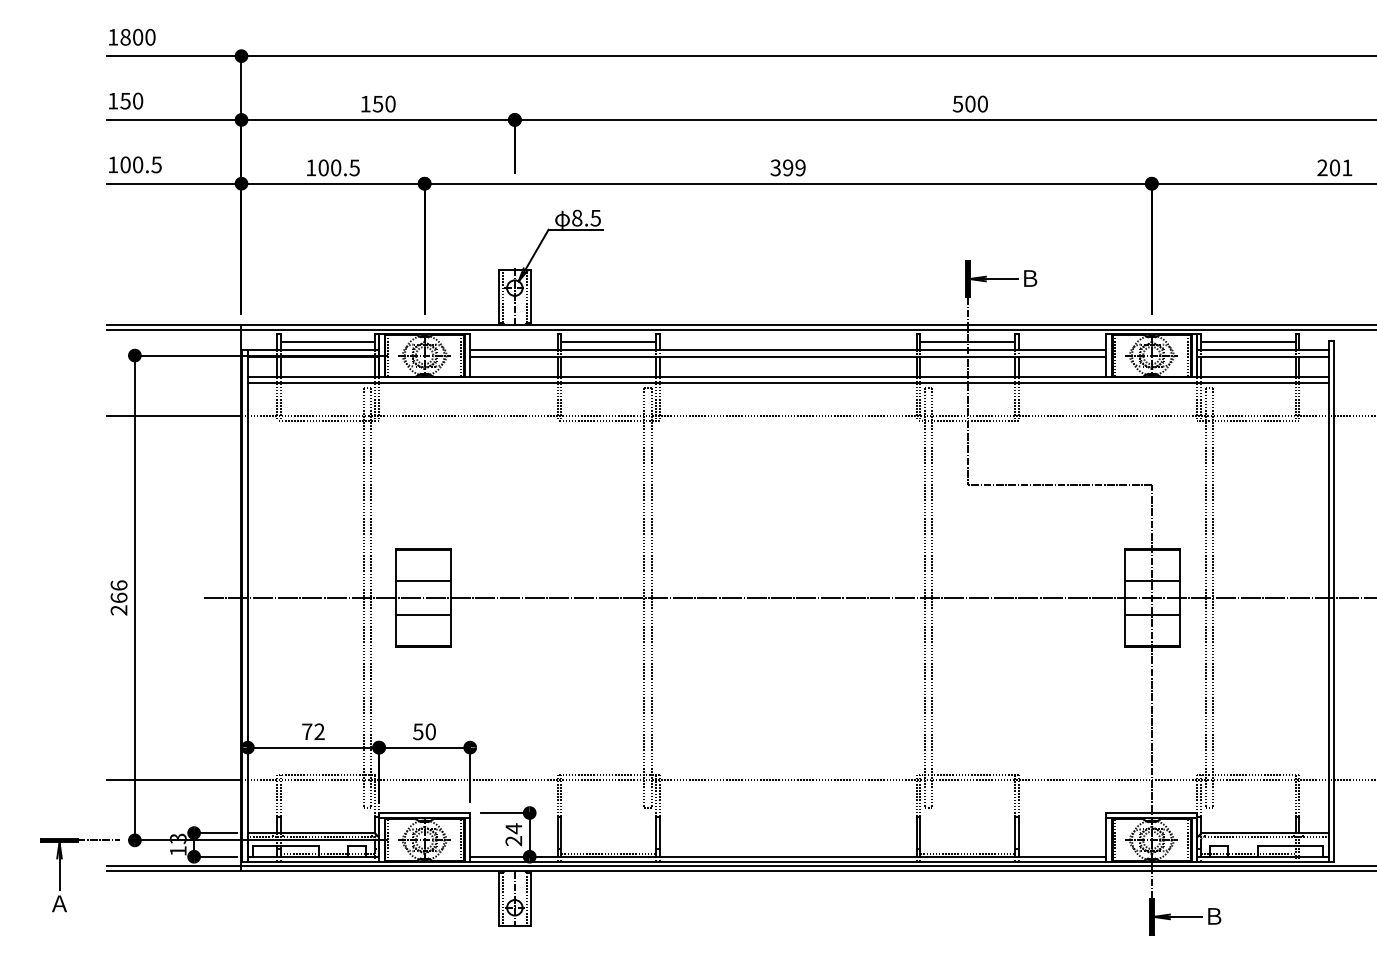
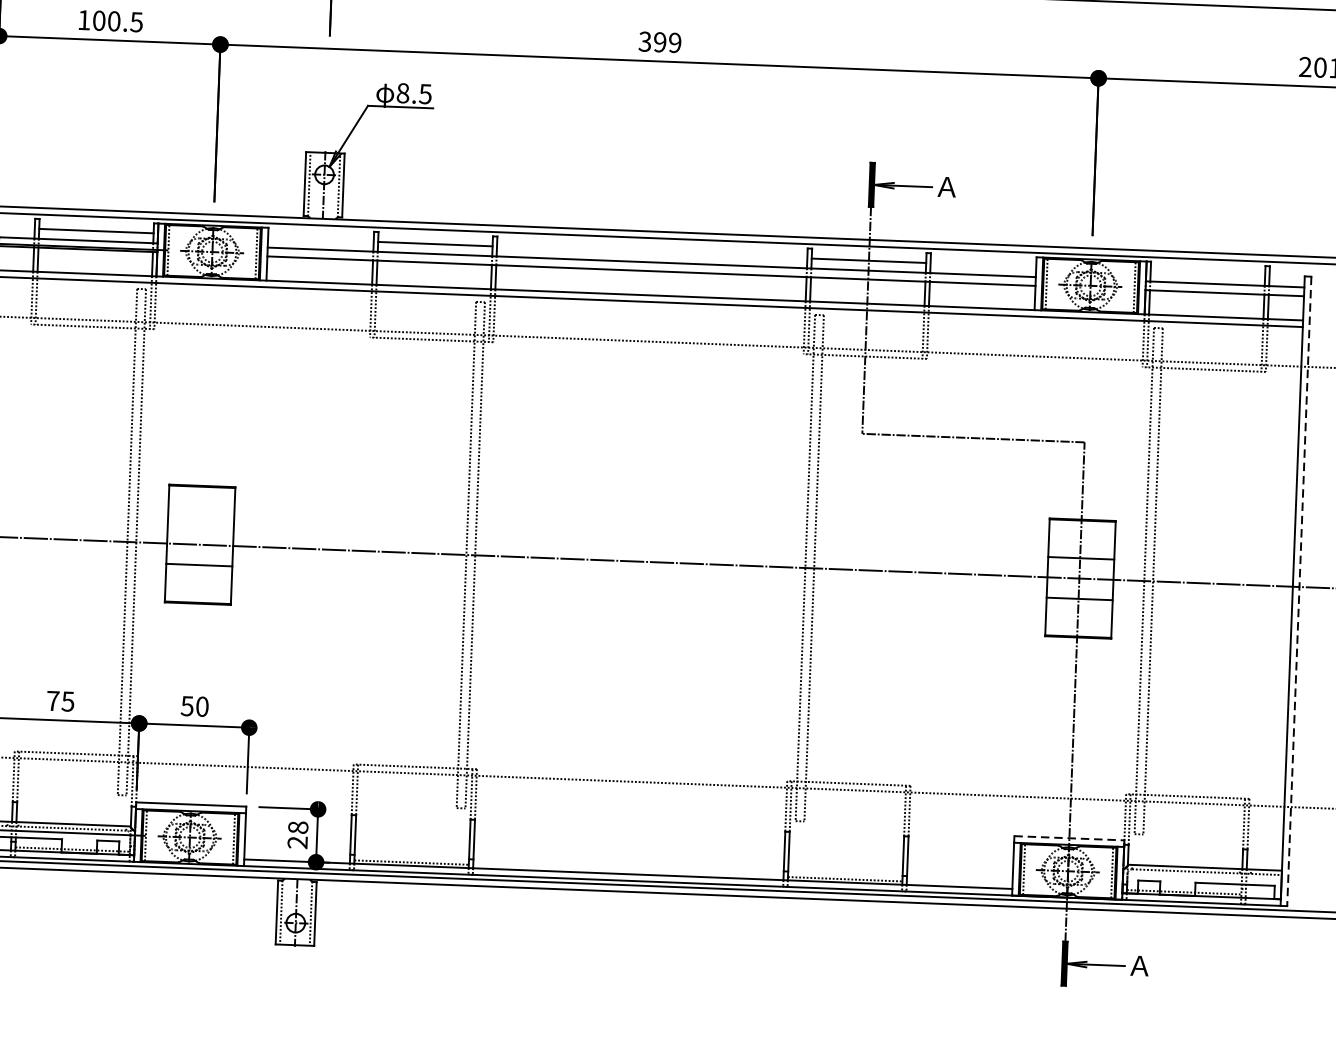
text: (1029, 278) -> (946, 187), Ｂ -> Ａ
line: (1248, 341) -> (1208, 273), removed
line: (423, 581) -> (200, 524), removed
line: (1334, 601) -> (1299, 591), solid -> dashed
text: (319, 731) -> (68, 701), 72 -> 75
line: (1151, 813) -> (1068, 838), solid -> dashed
text: (513, 828) -> (297, 827), 24 -> 28
text: (1213, 916) -> (1139, 966), Ｂ -> Ａ

